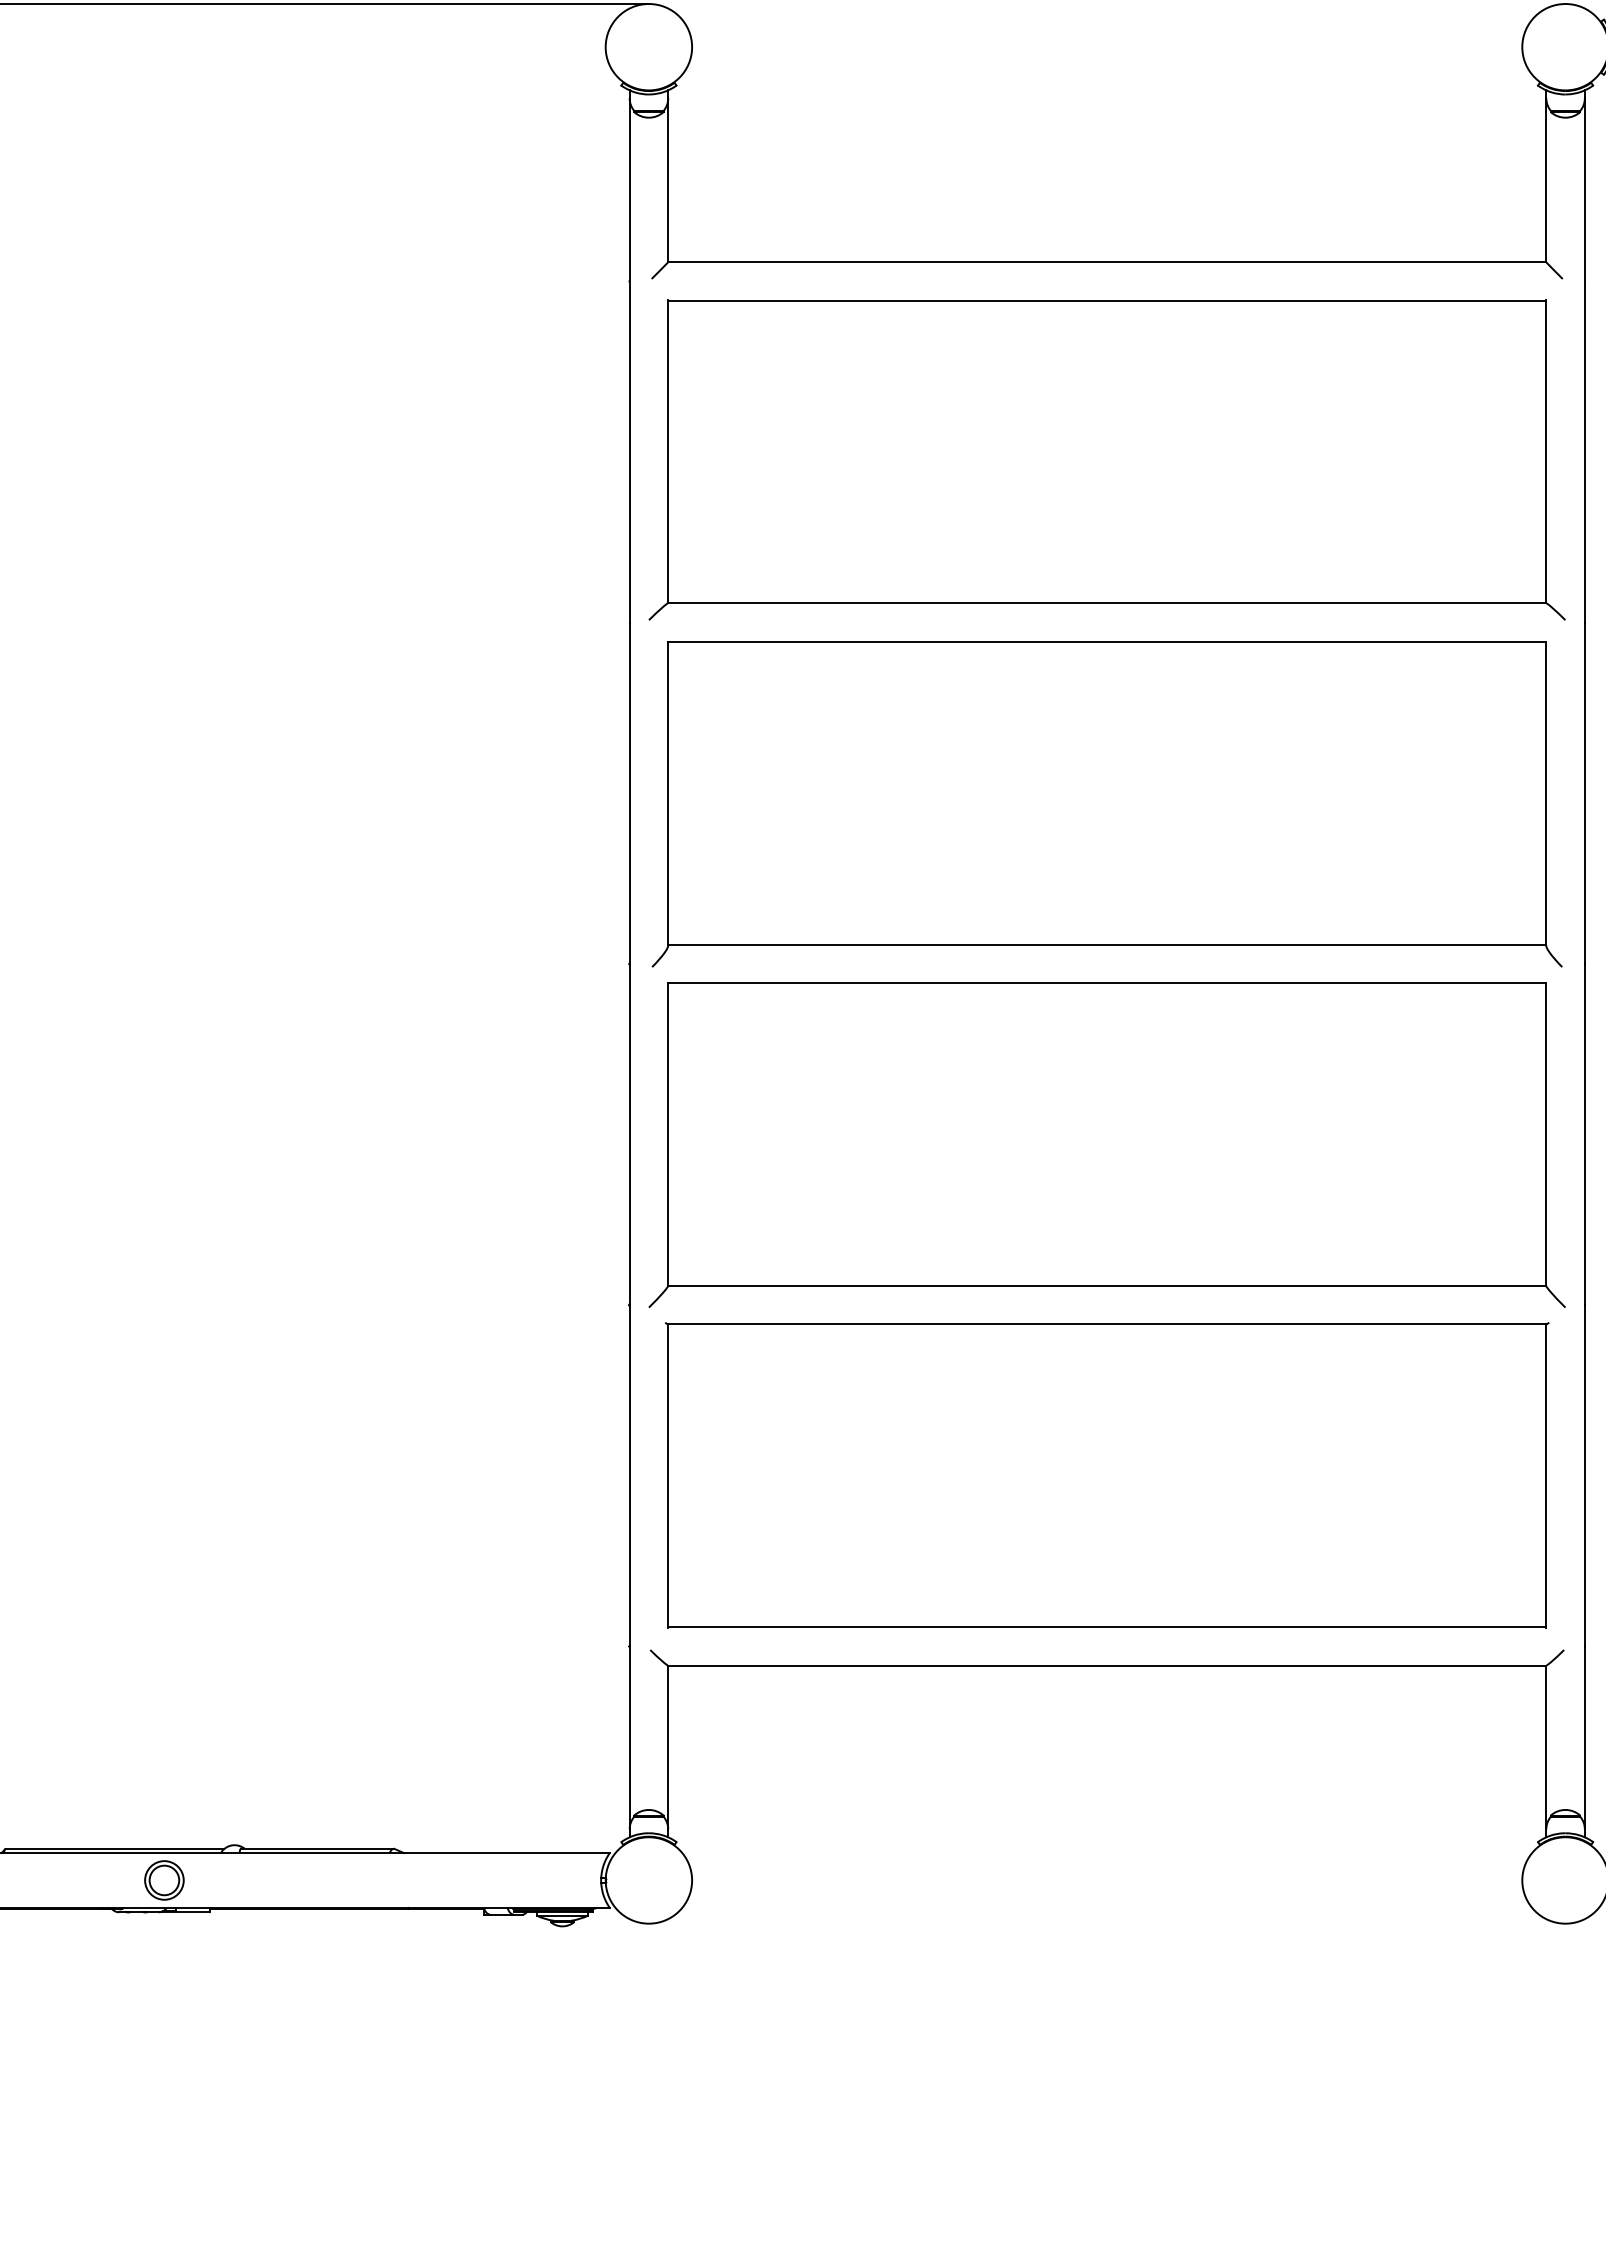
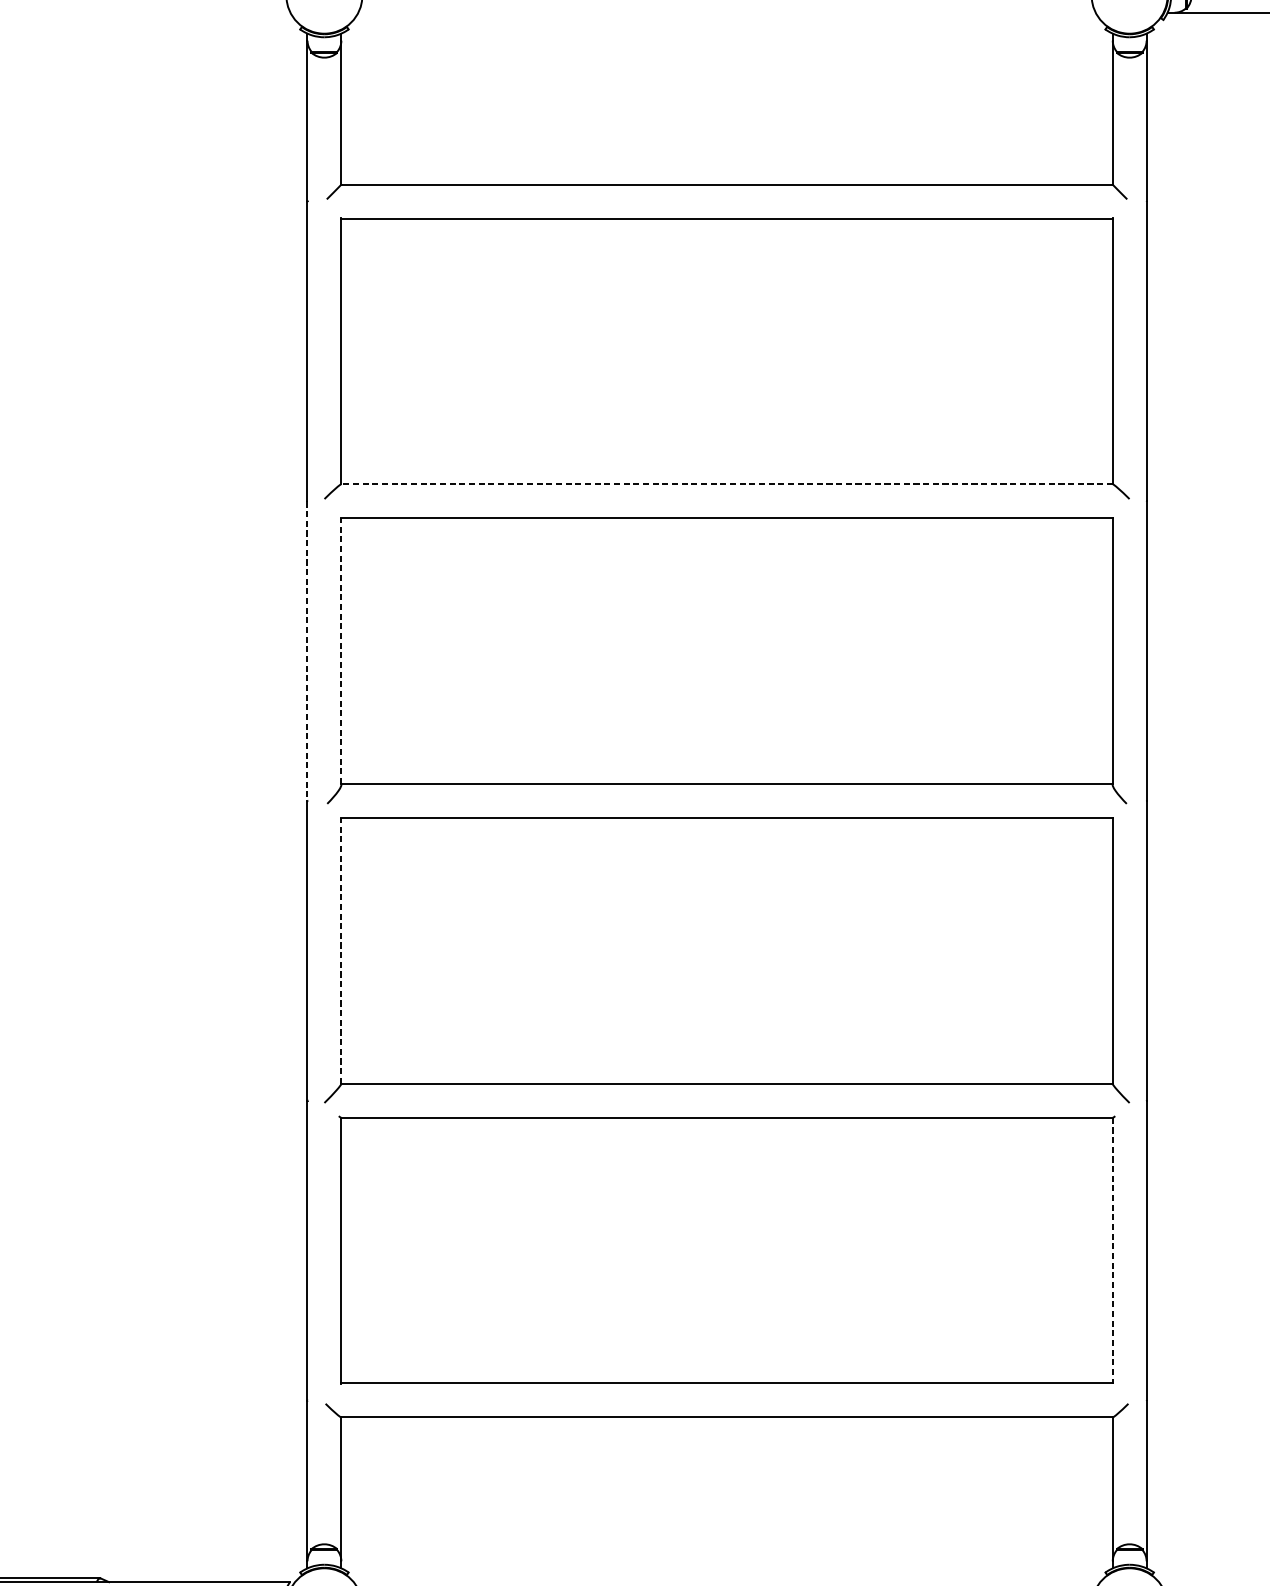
line: (1106, 603) -> (726, 484), solid -> dashed
line: (668, 792) -> (341, 650), solid -> dashed
line: (629, 793) -> (307, 651), solid -> dashed
line: (668, 1134) -> (341, 950), solid -> dashed
line: (1546, 1475) -> (1112, 1250), solid -> dashed

